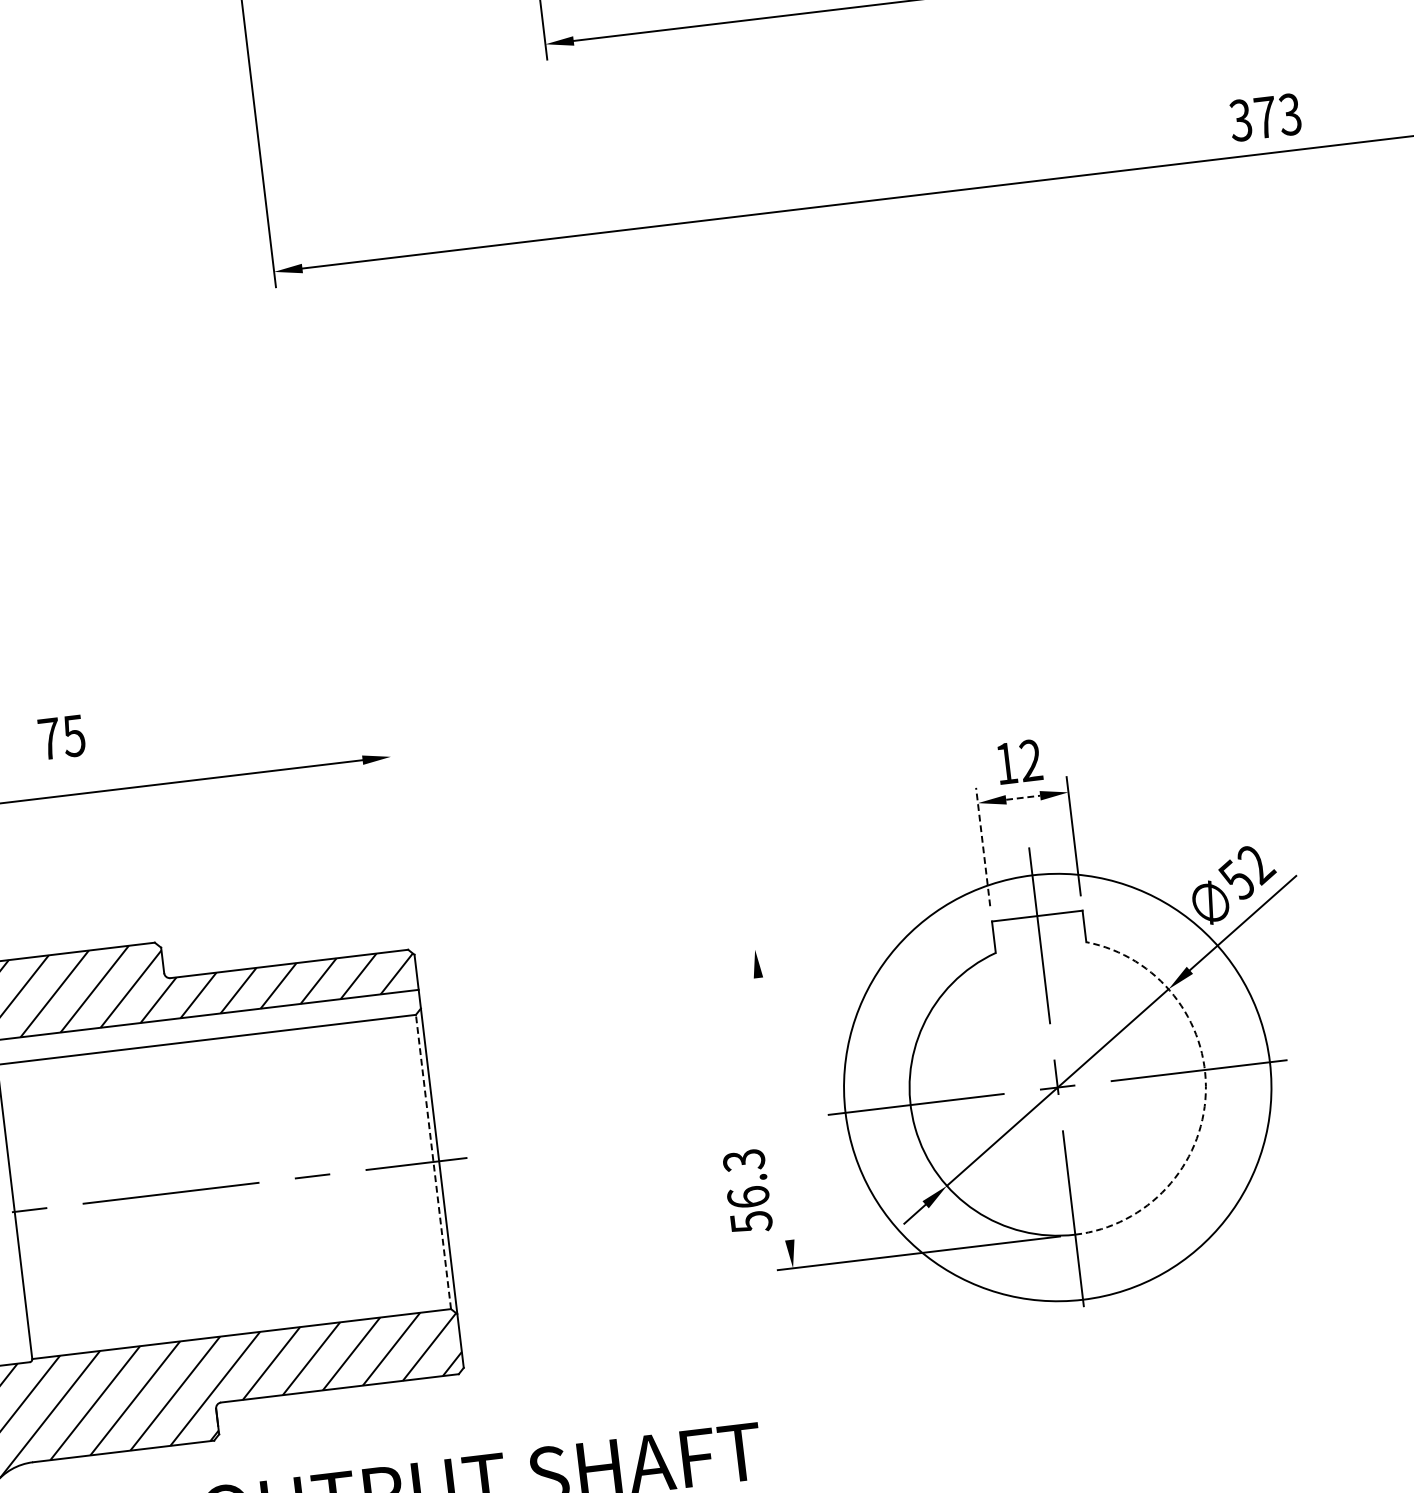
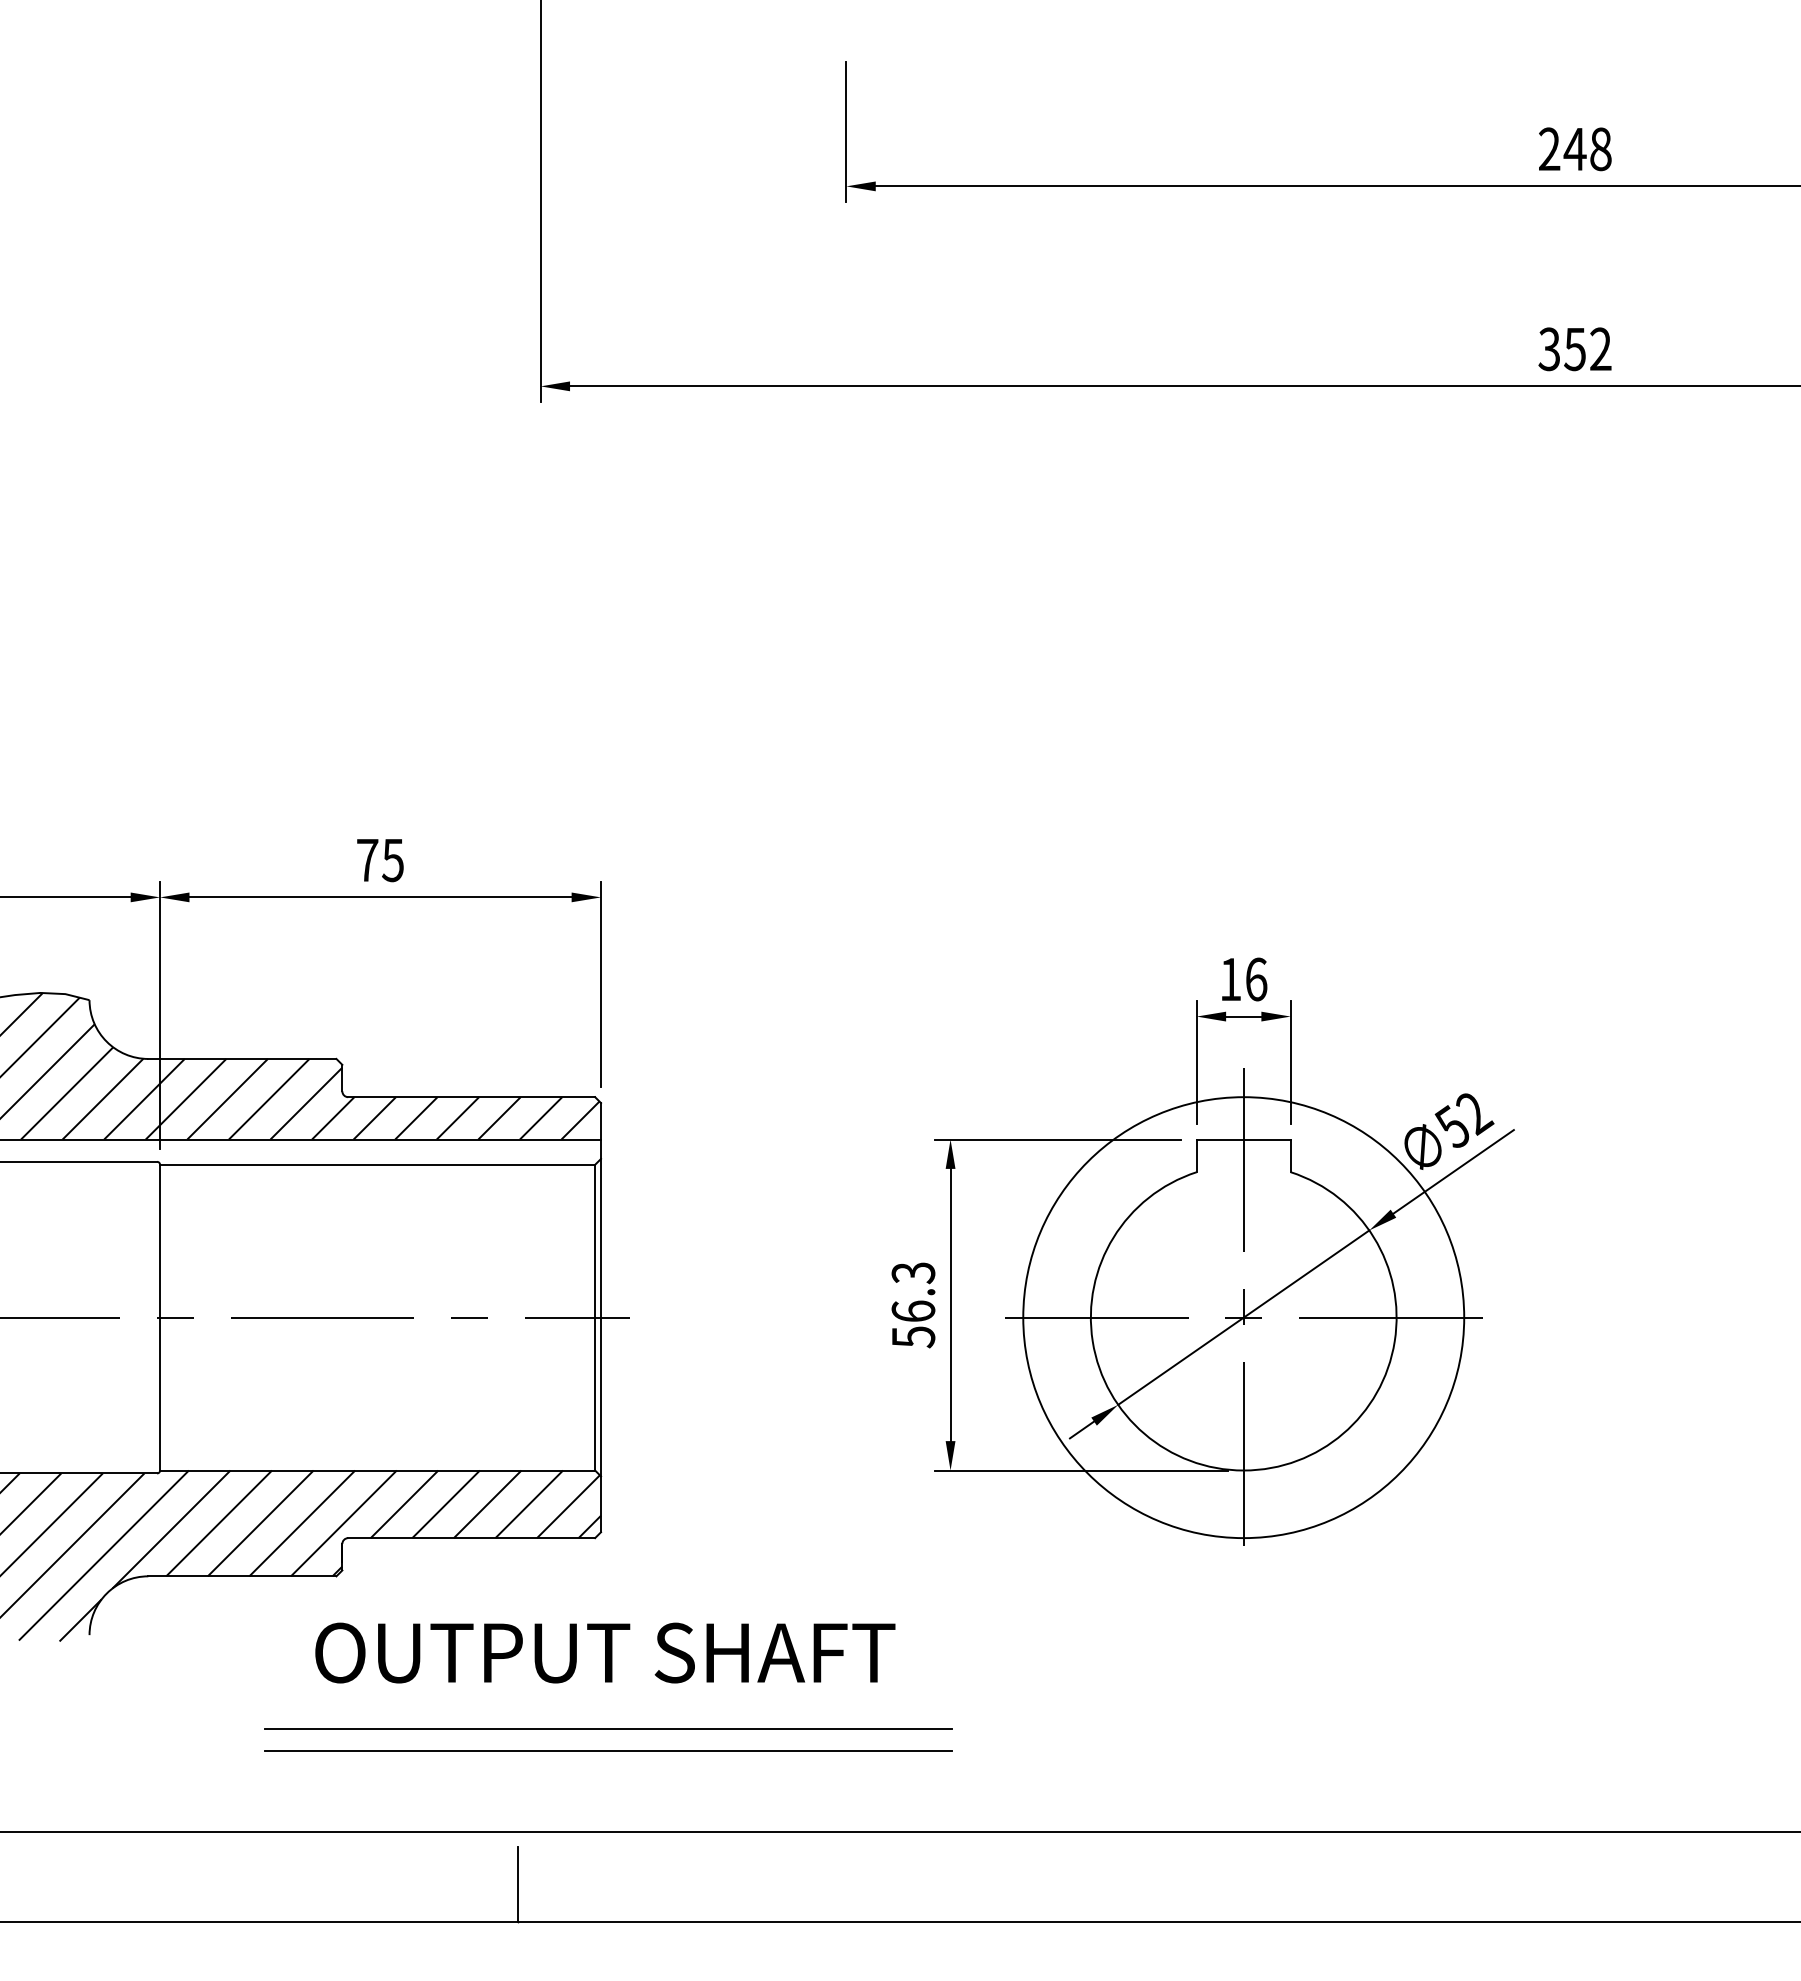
text: (1277, 116) -> (1587, 349), 373 -> 352
text: (62, 737) -> (380, 860), moved
text: (1031, 760) -> (1256, 979), 12 -> 16
line: (1022, 797) -> (1243, 1016), dashed -> solid
line: (401, 840) -> (601, 984), added
line: (982, 846) -> (1196, 1061), dashed -> solid
line: (858, 937) -> (1057, 1139), added
arc: (1205, 1093) -> (1394, 1341), dashed -> solid
line: (773, 1108) -> (950, 1304), added
line: (433, 1161) -> (595, 1317), dashed -> solid
text: (747, 1191) -> (913, 1305), moved

